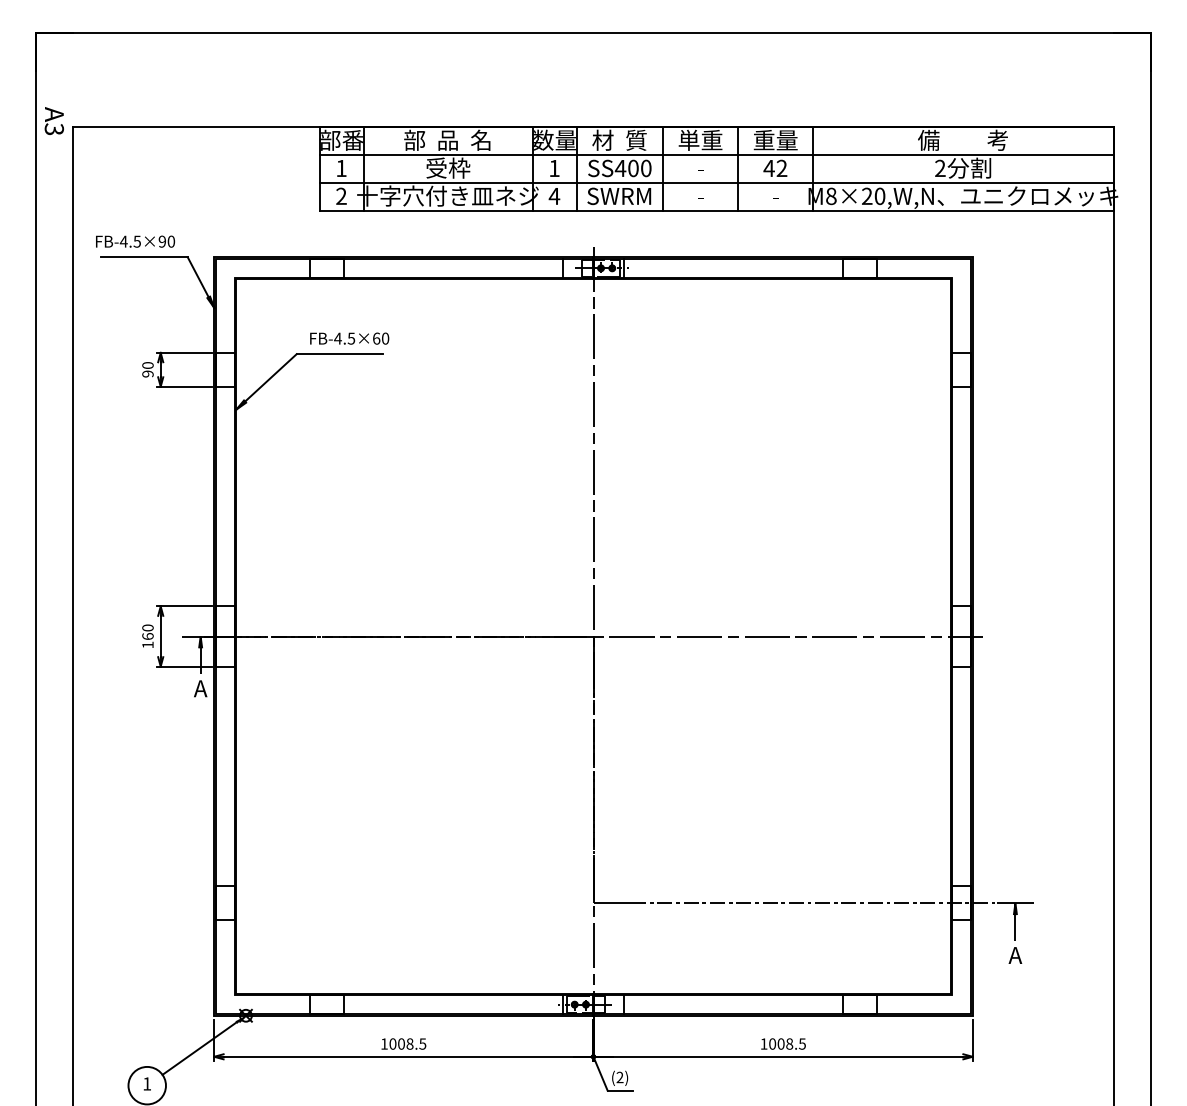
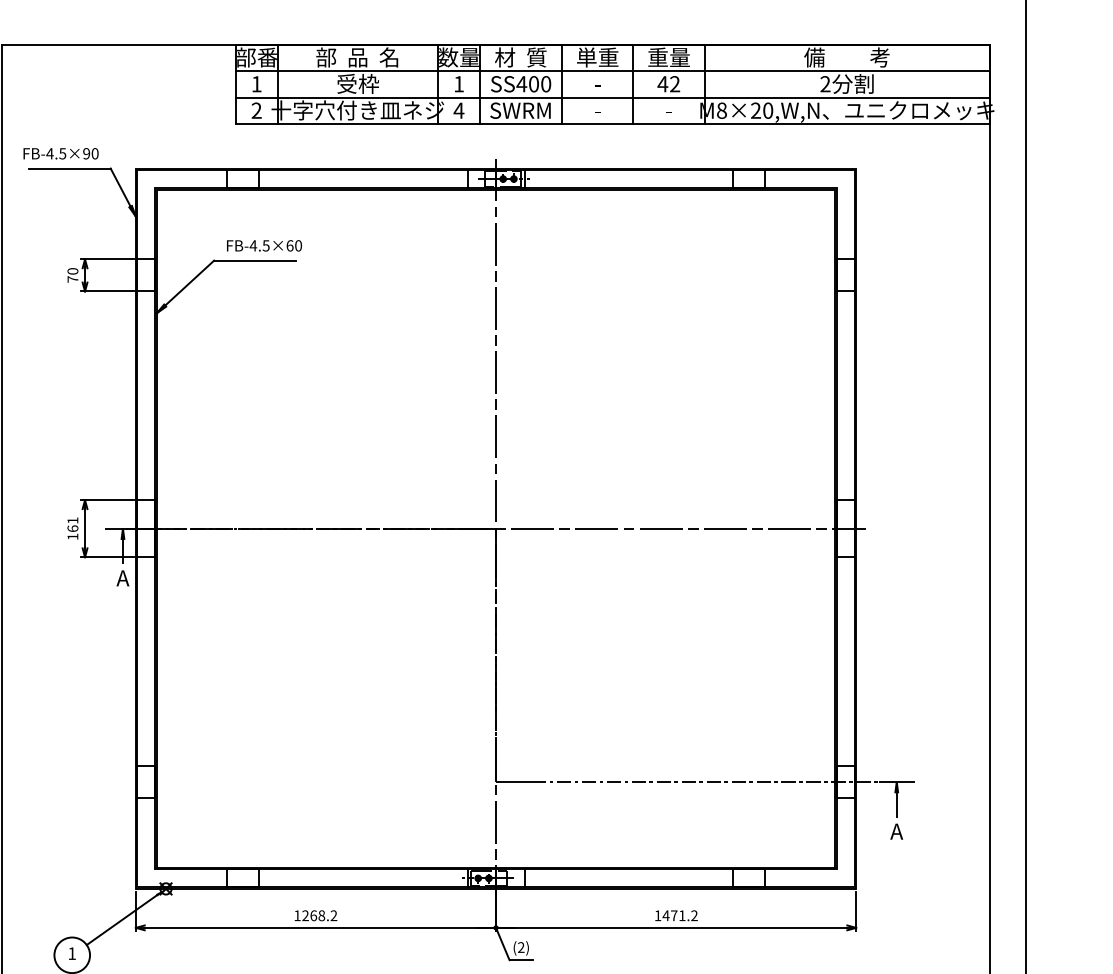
text: (147, 373) -> (72, 278), 90 -> 70
text: (147, 627) -> (72, 520), 160 -> 161
text: (407, 1043) -> (319, 915), 1008.5 -> 1268.2
text: (786, 1043) -> (679, 915), 1008.5 -> 1471.2

